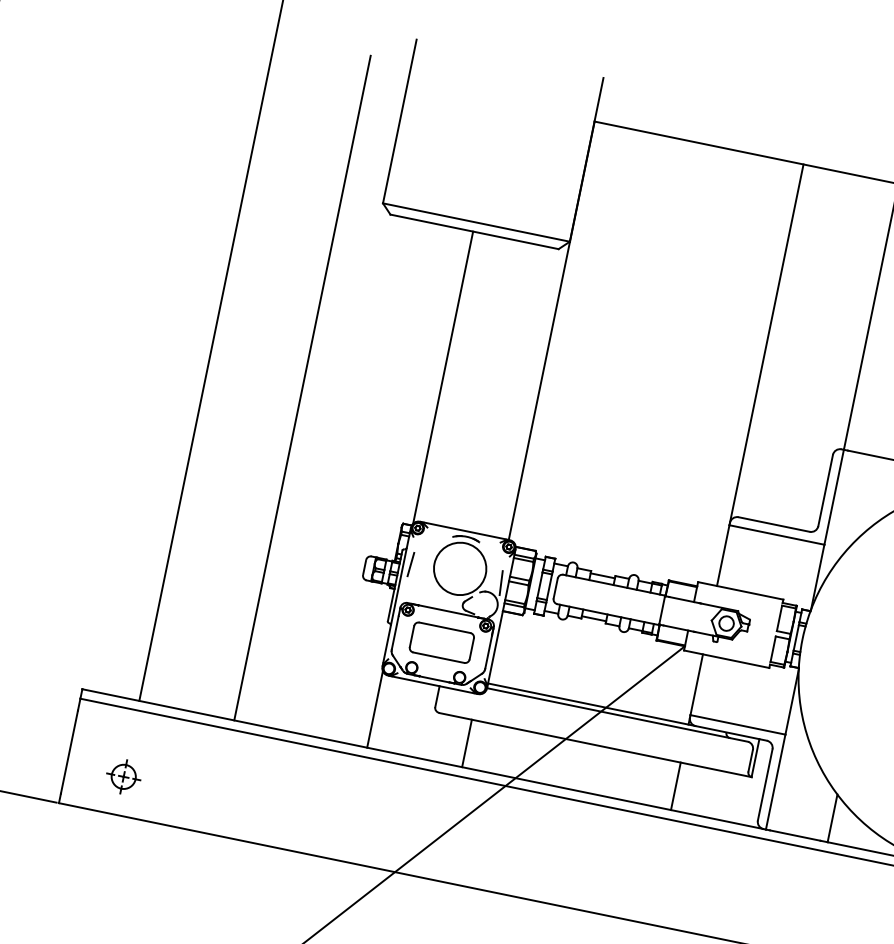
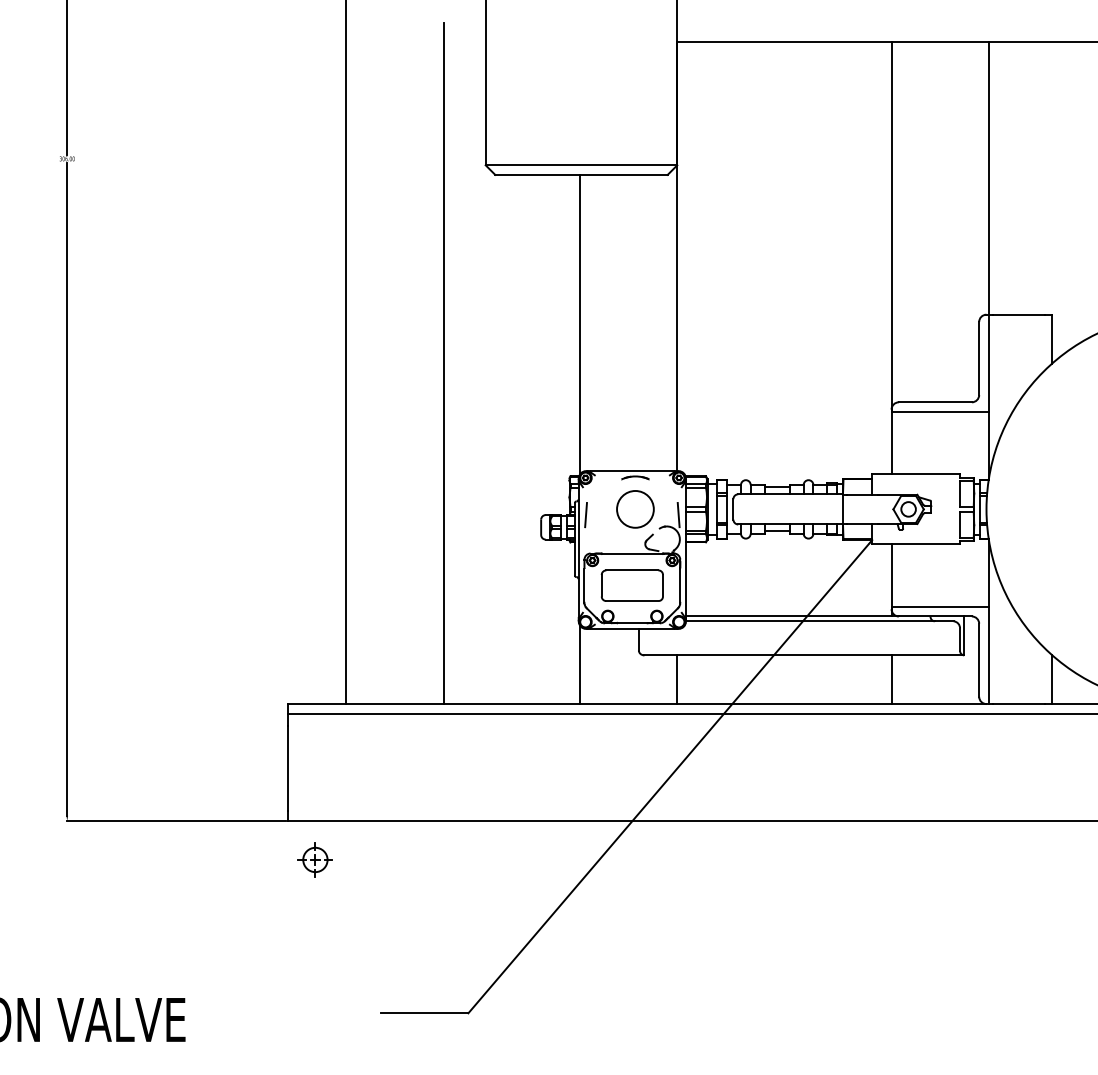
circle: (460, 569) -> (635, 509), size x0.7
part: (122, 776) -> (314, 859), moved

